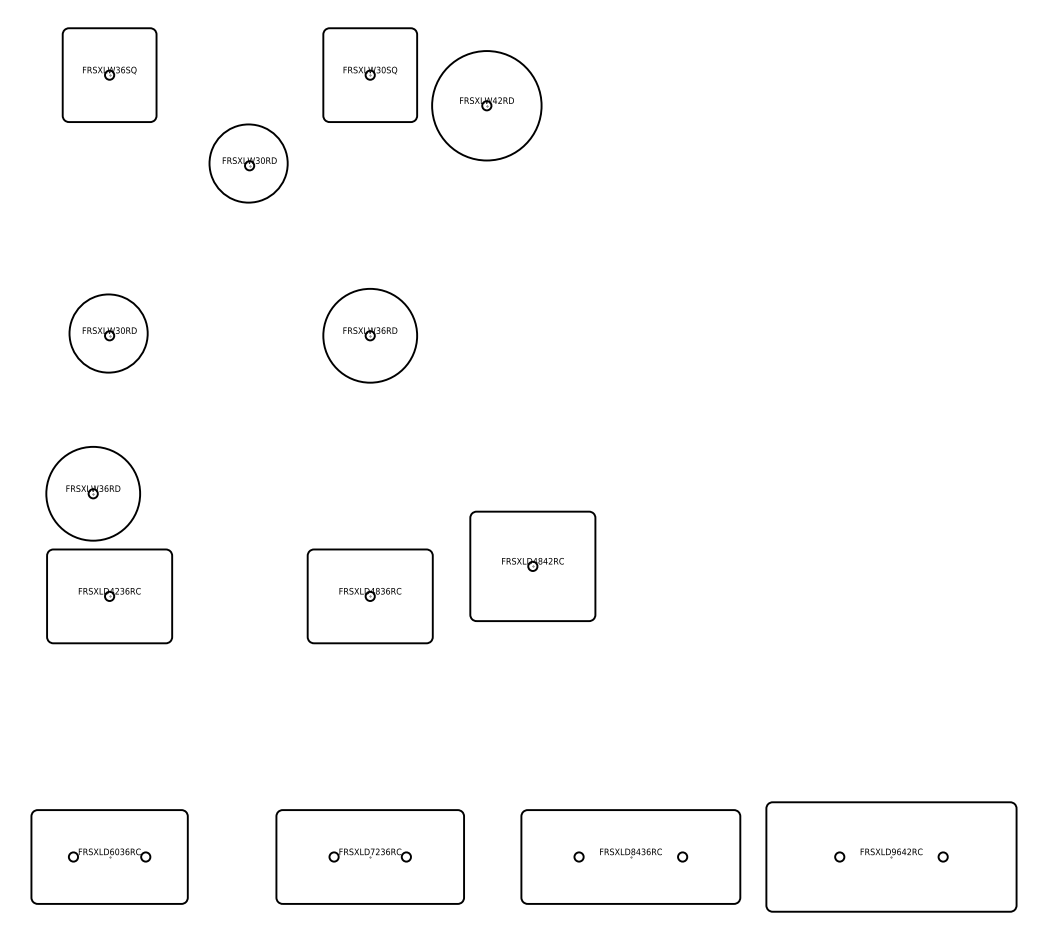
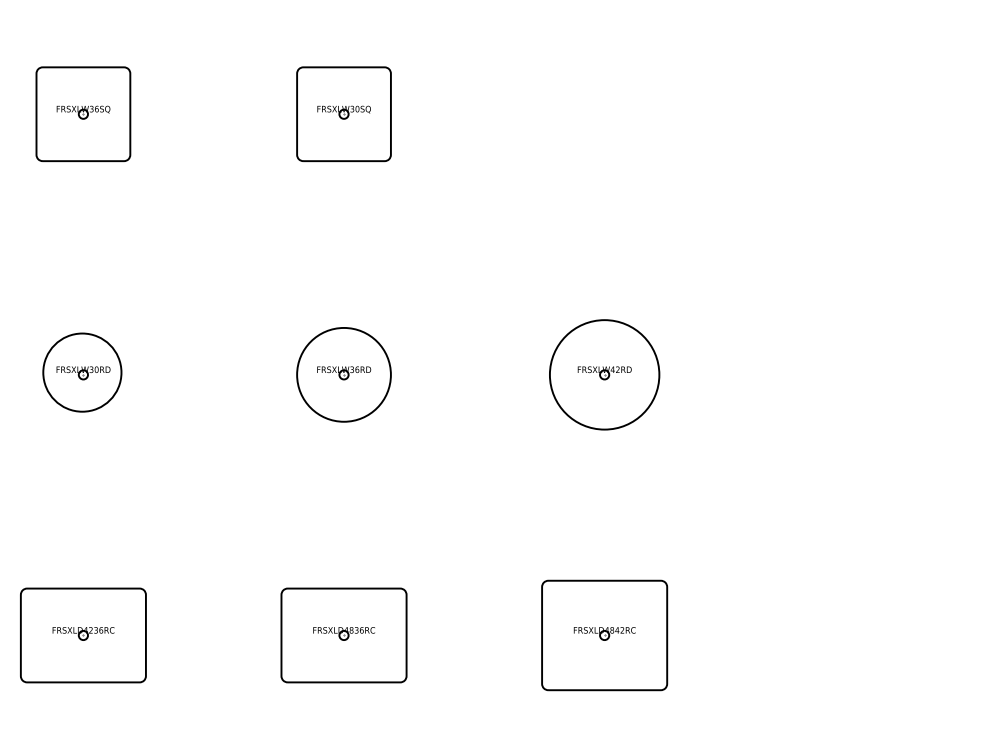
part: (486, 105) -> (604, 374), moved
part: (248, 163) -> (222, 202), removed
part: (92, 493) -> (66, 532), removed
part: (532, 565) -> (604, 634), moved

